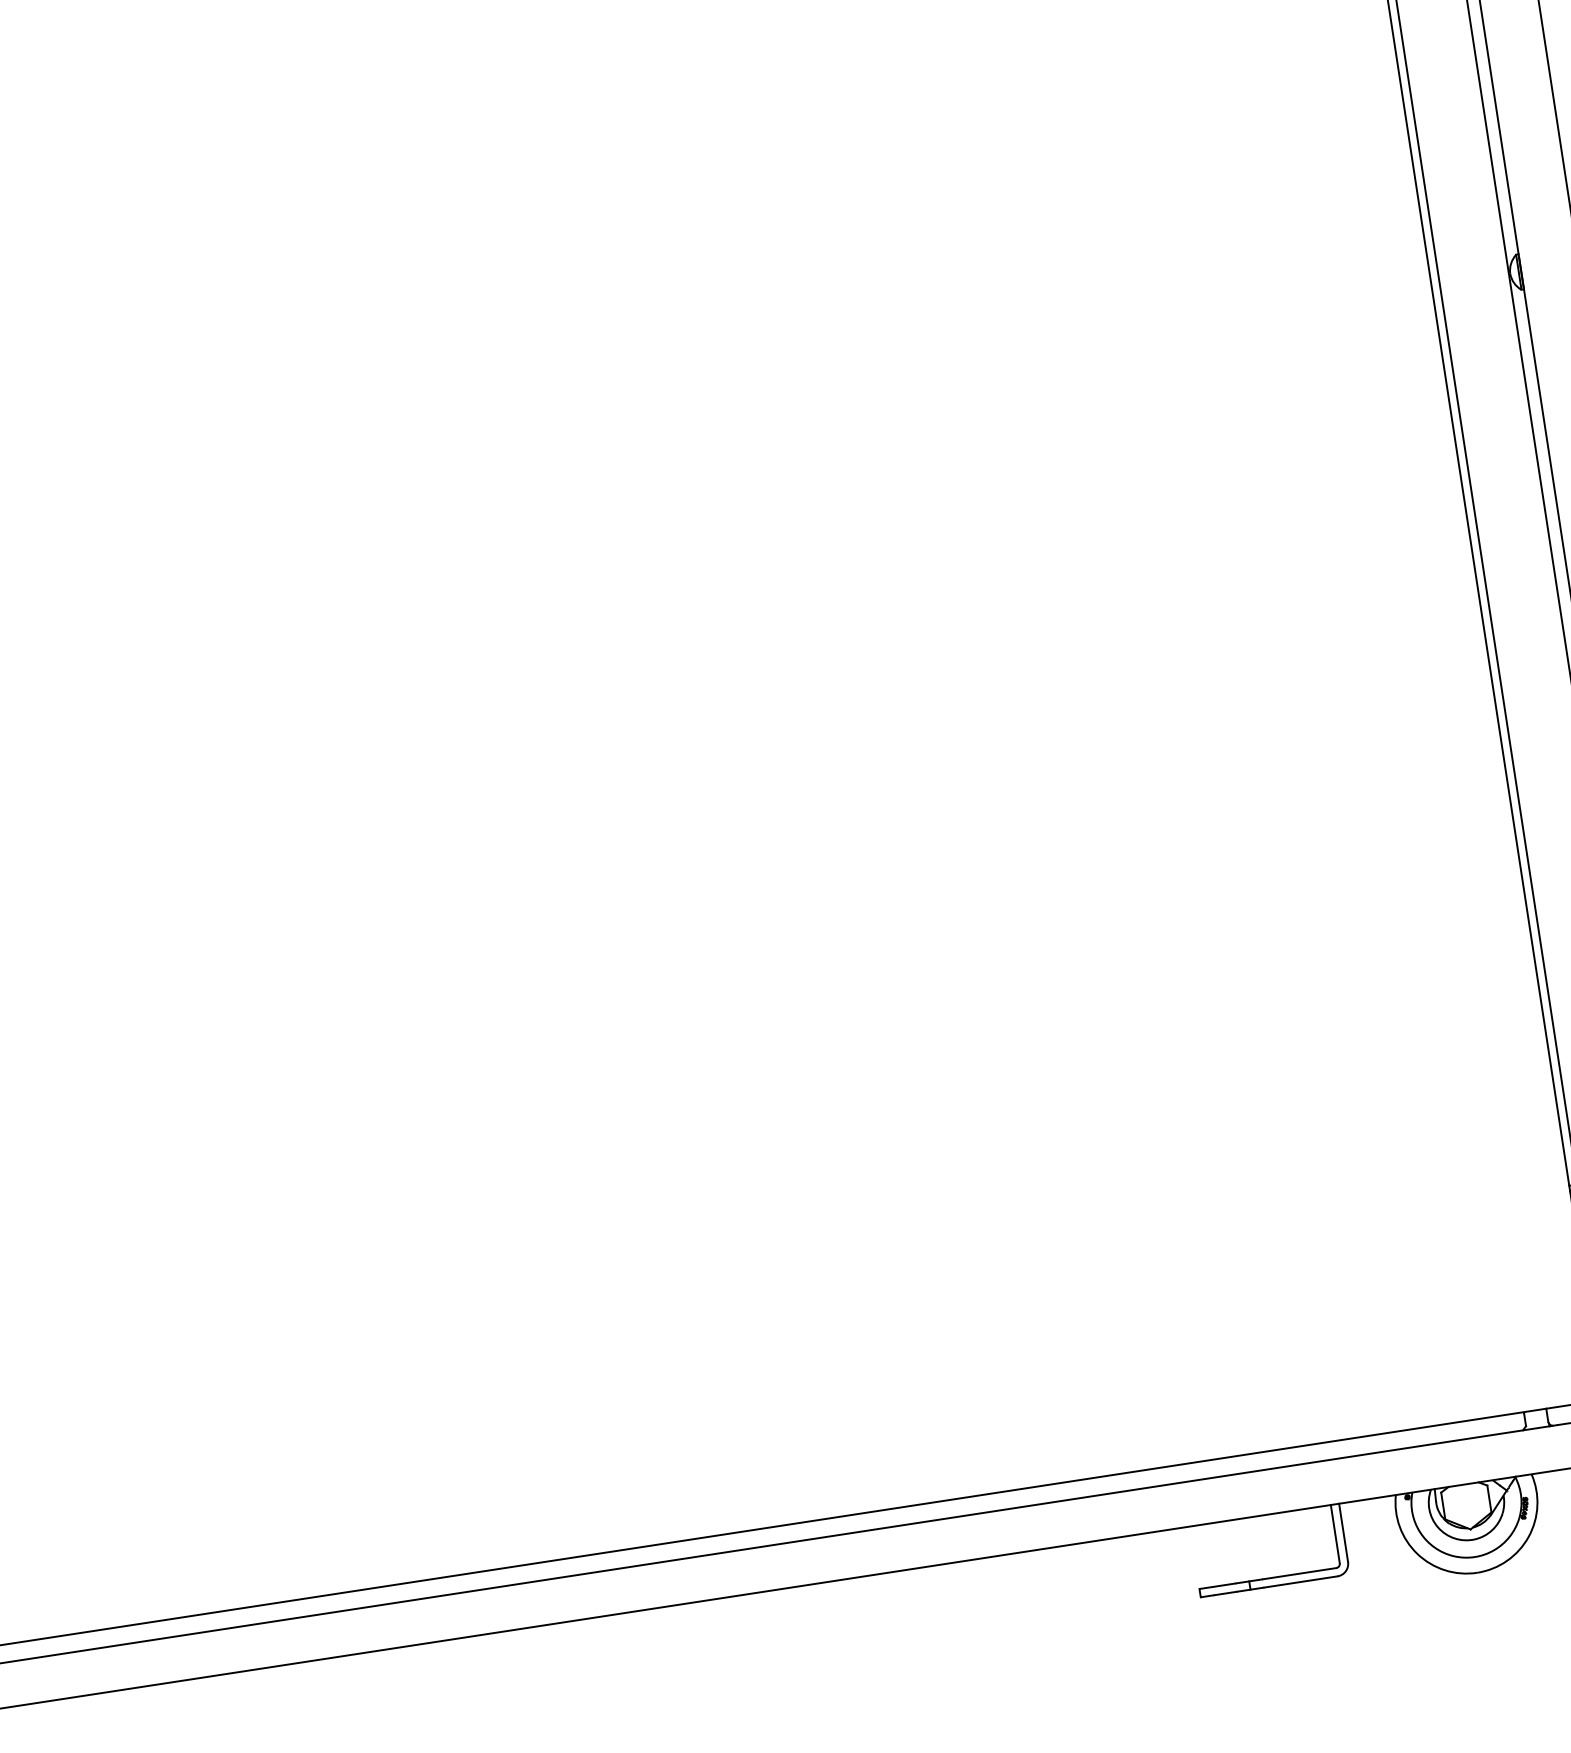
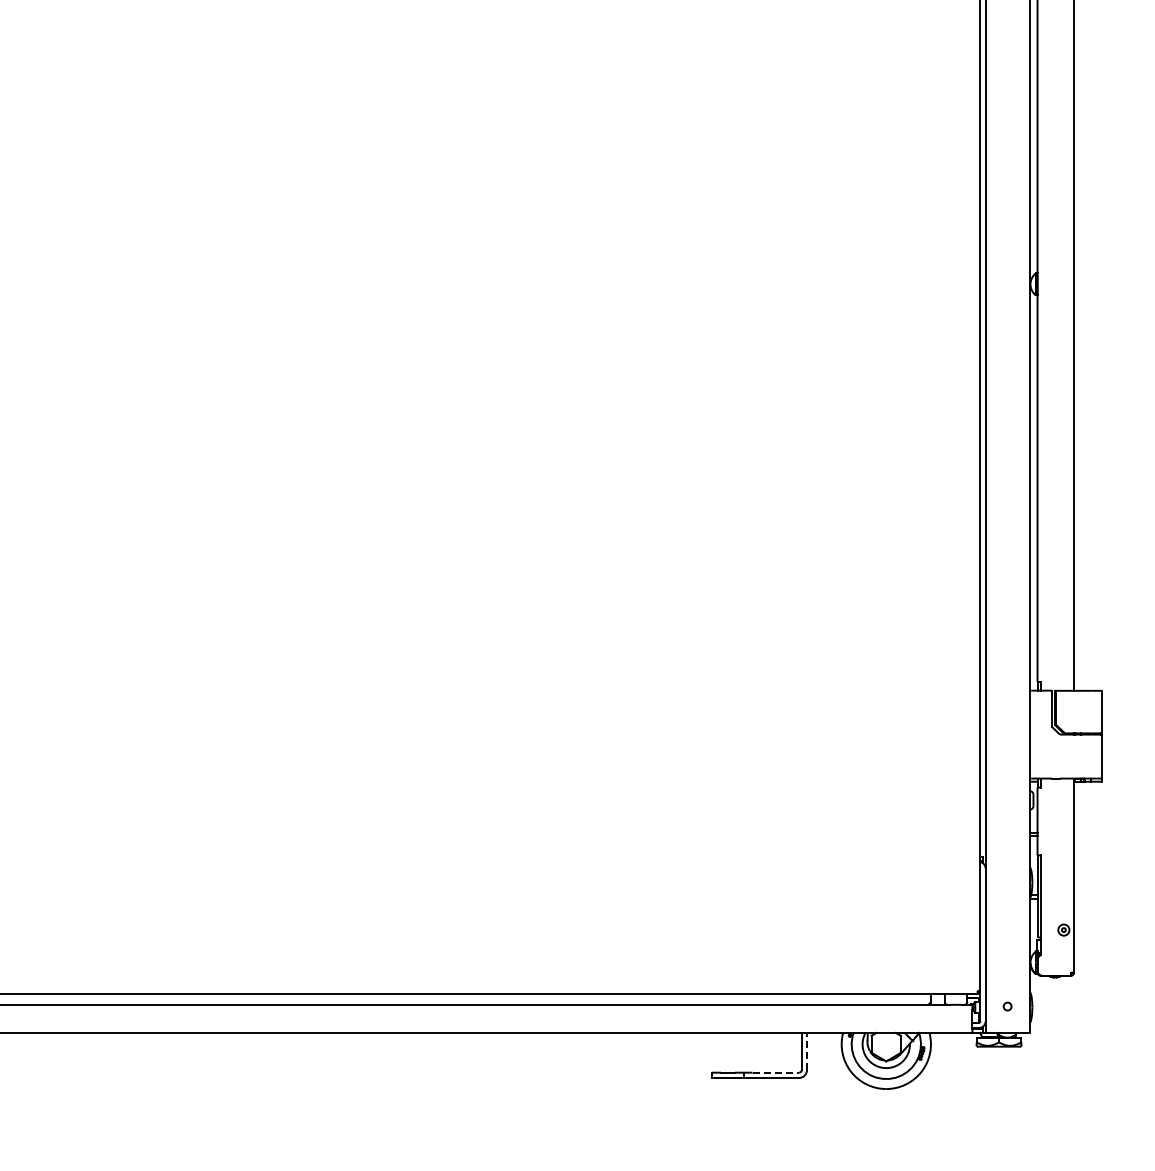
line: (1344, 1532) -> (807, 1051), solid -> dashed
line: (1300, 1573) -> (776, 1072), solid -> dashed

